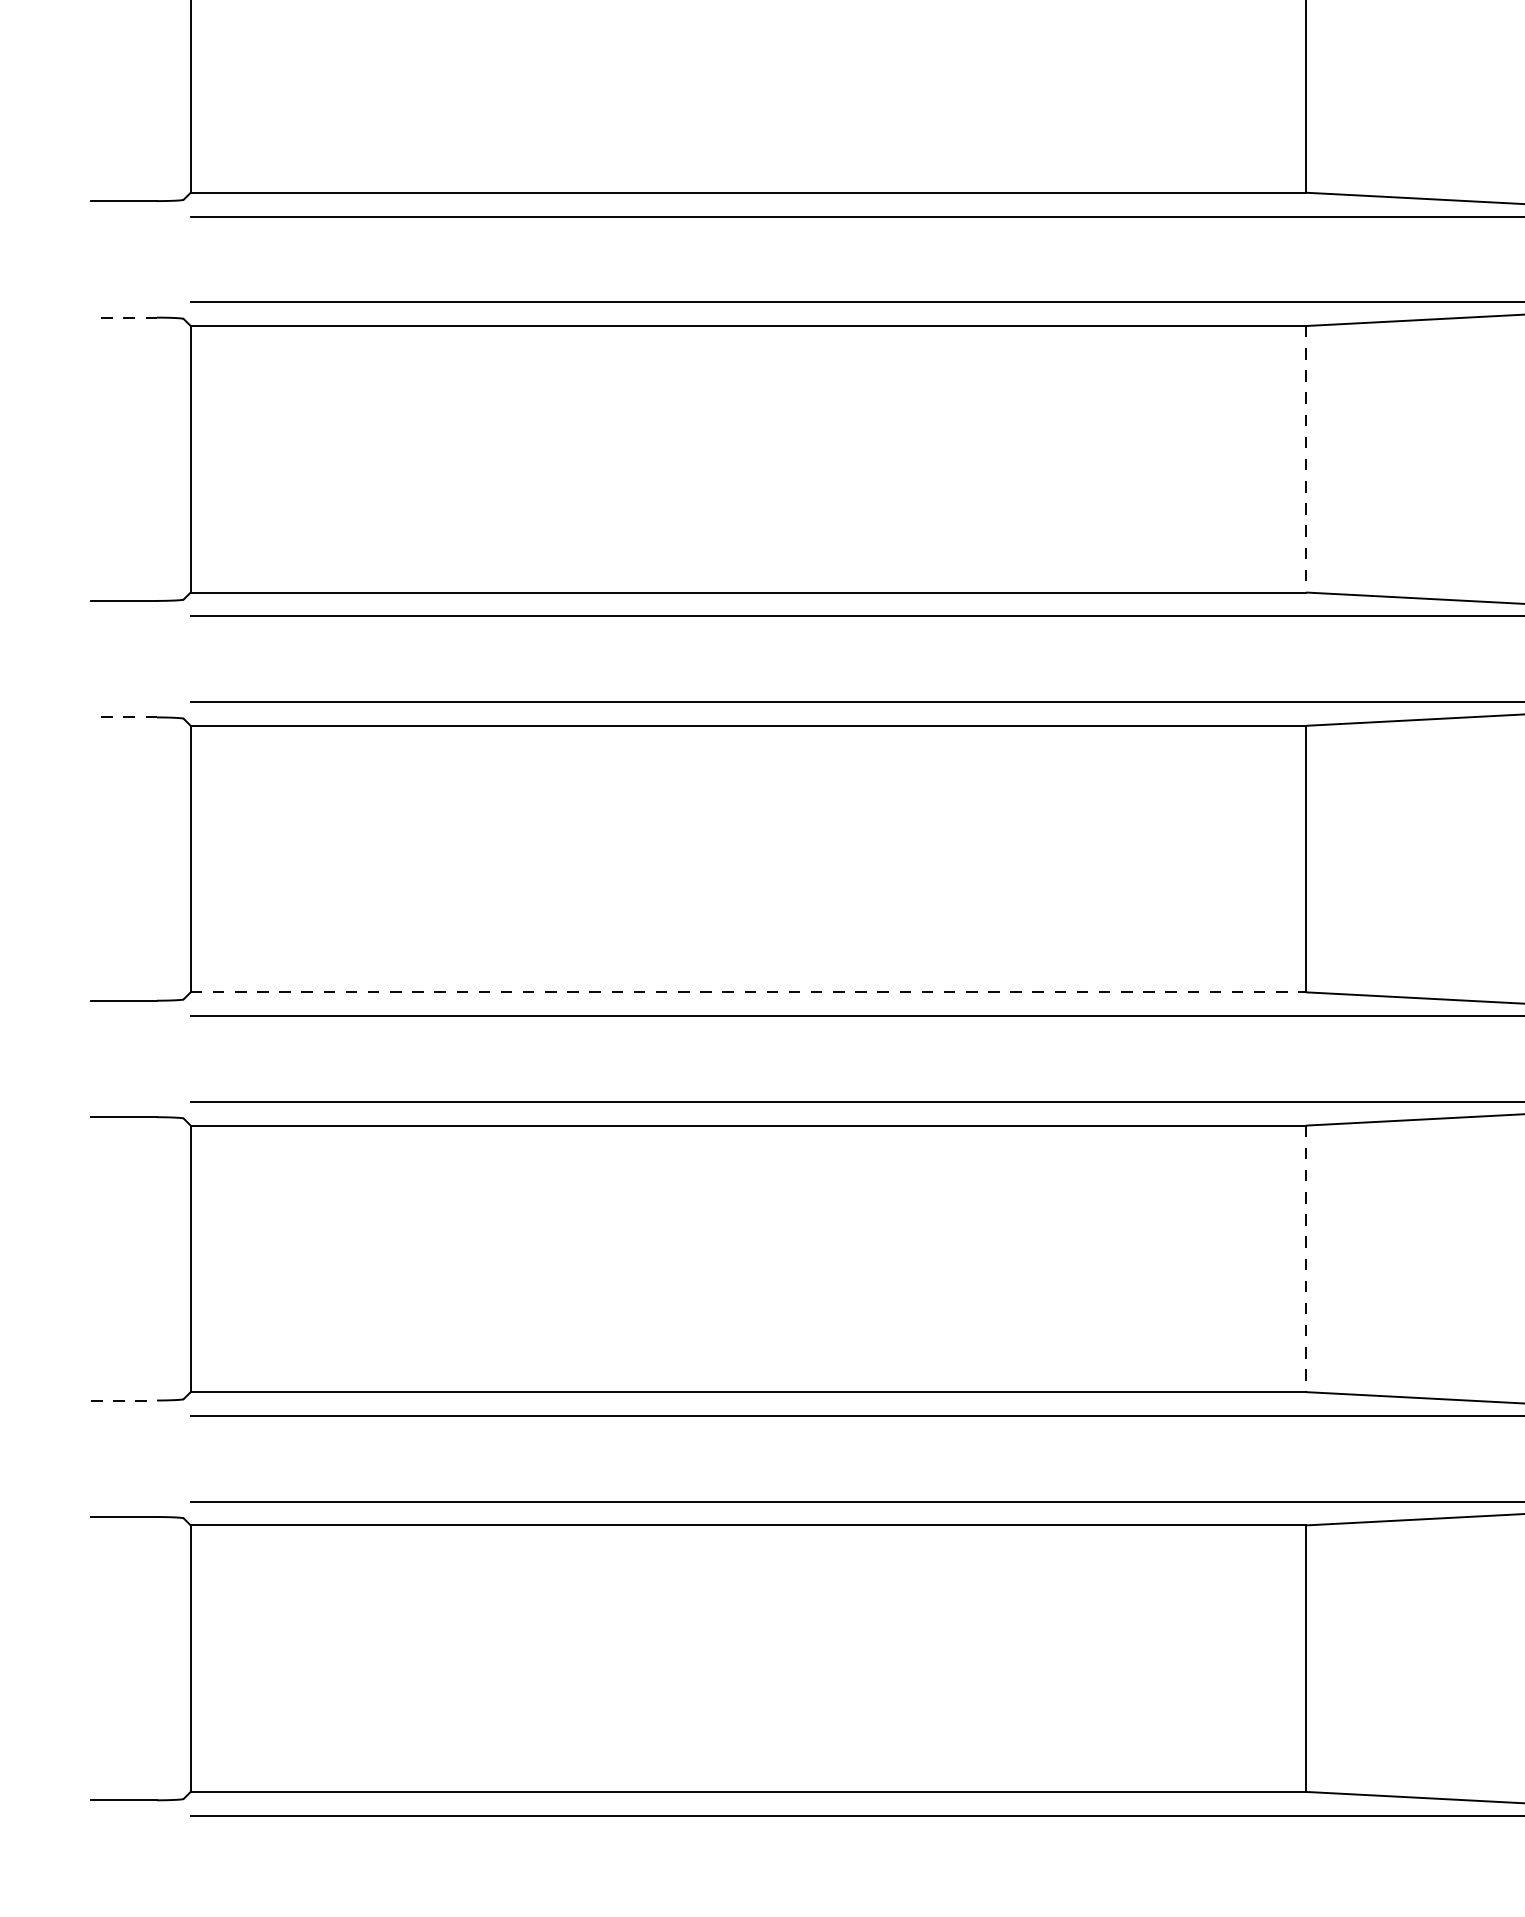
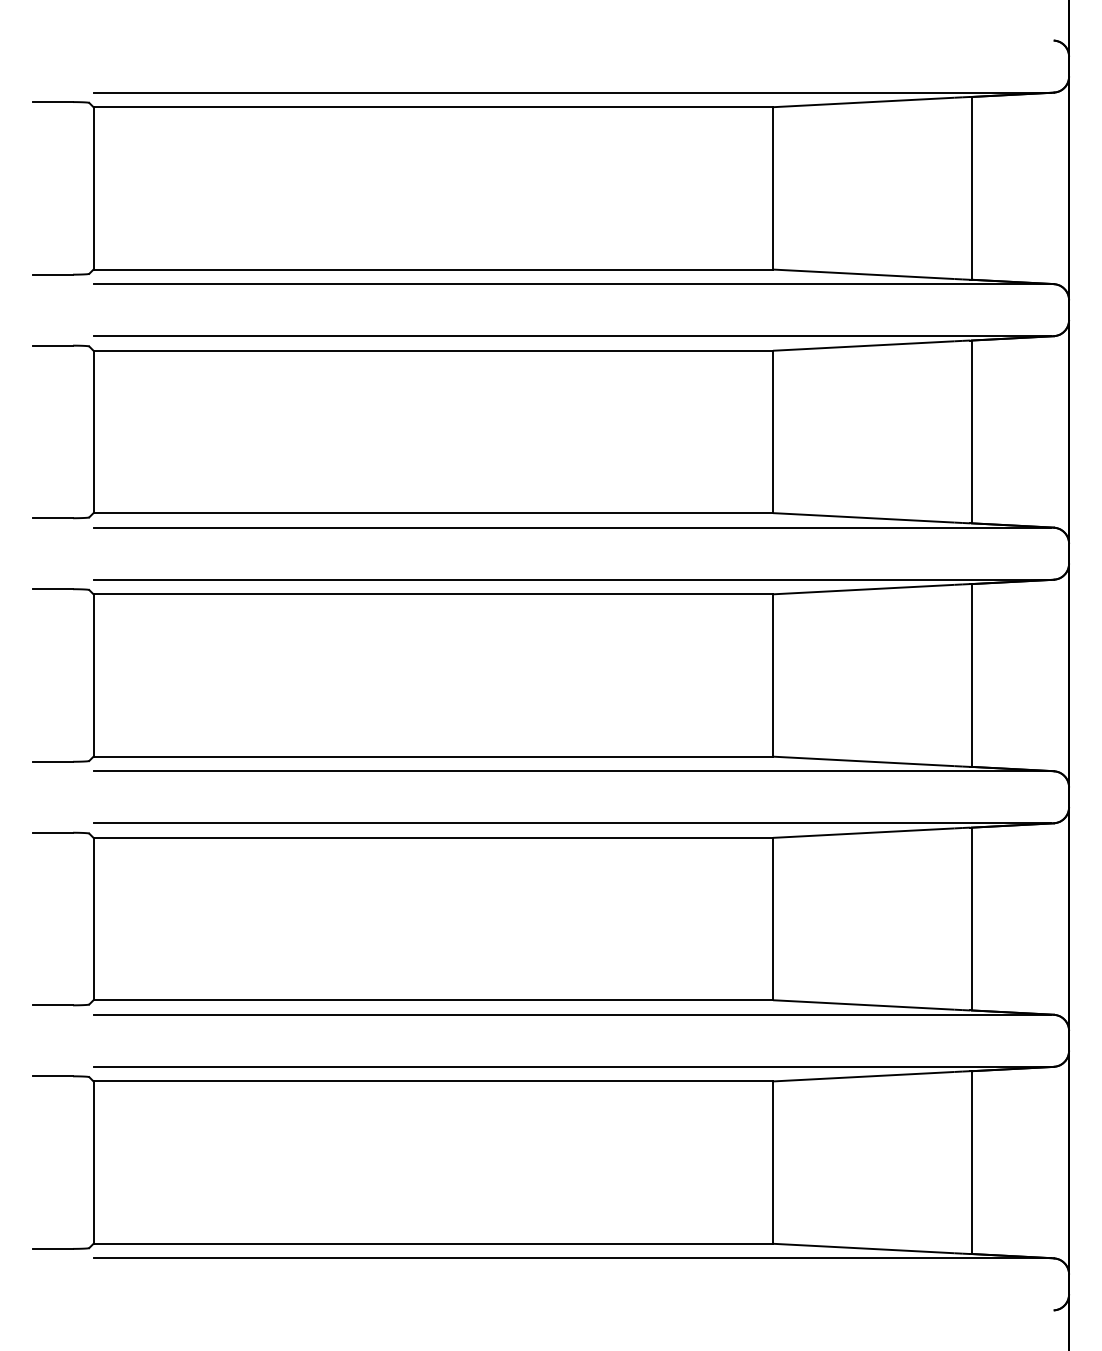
line: (123, 317) -> (52, 345), dashed -> solid
line: (1306, 460) -> (773, 432), dashed -> solid
line: (123, 717) -> (52, 589), dashed -> solid
line: (748, 992) -> (433, 756), dashed -> solid
line: (1306, 1259) -> (773, 919), dashed -> solid
line: (124, 1400) -> (53, 1005), dashed -> solid

